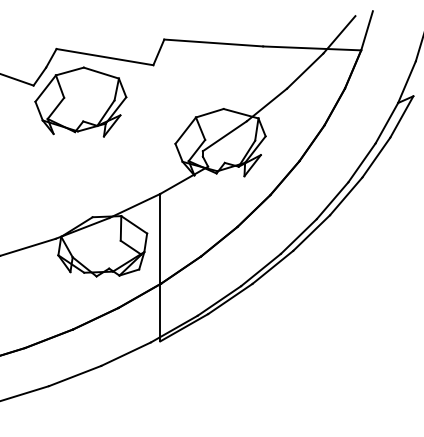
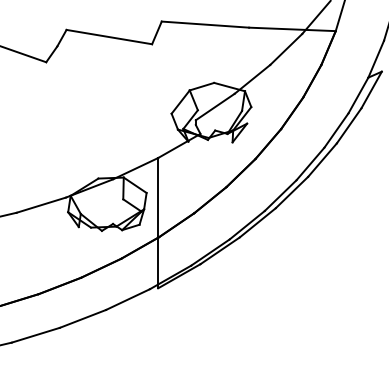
part: (80, 101) -> (87, 76), removed

